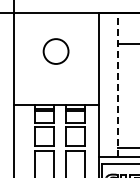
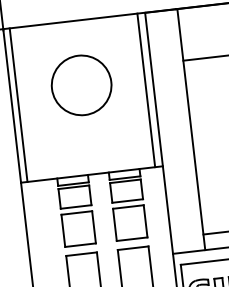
circle: (55, 51) -> (80, 85), size x1.43
line: (17, 58) -> (18, 104), added
line: (93, 58) -> (145, 89), added
line: (117, 84) -> (190, 128), dashed -> solid

